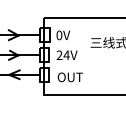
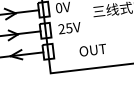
text: (66, 55) -> (69, 28), 24V -> 25V
text: (69, 77) -> (92, 50), moved

